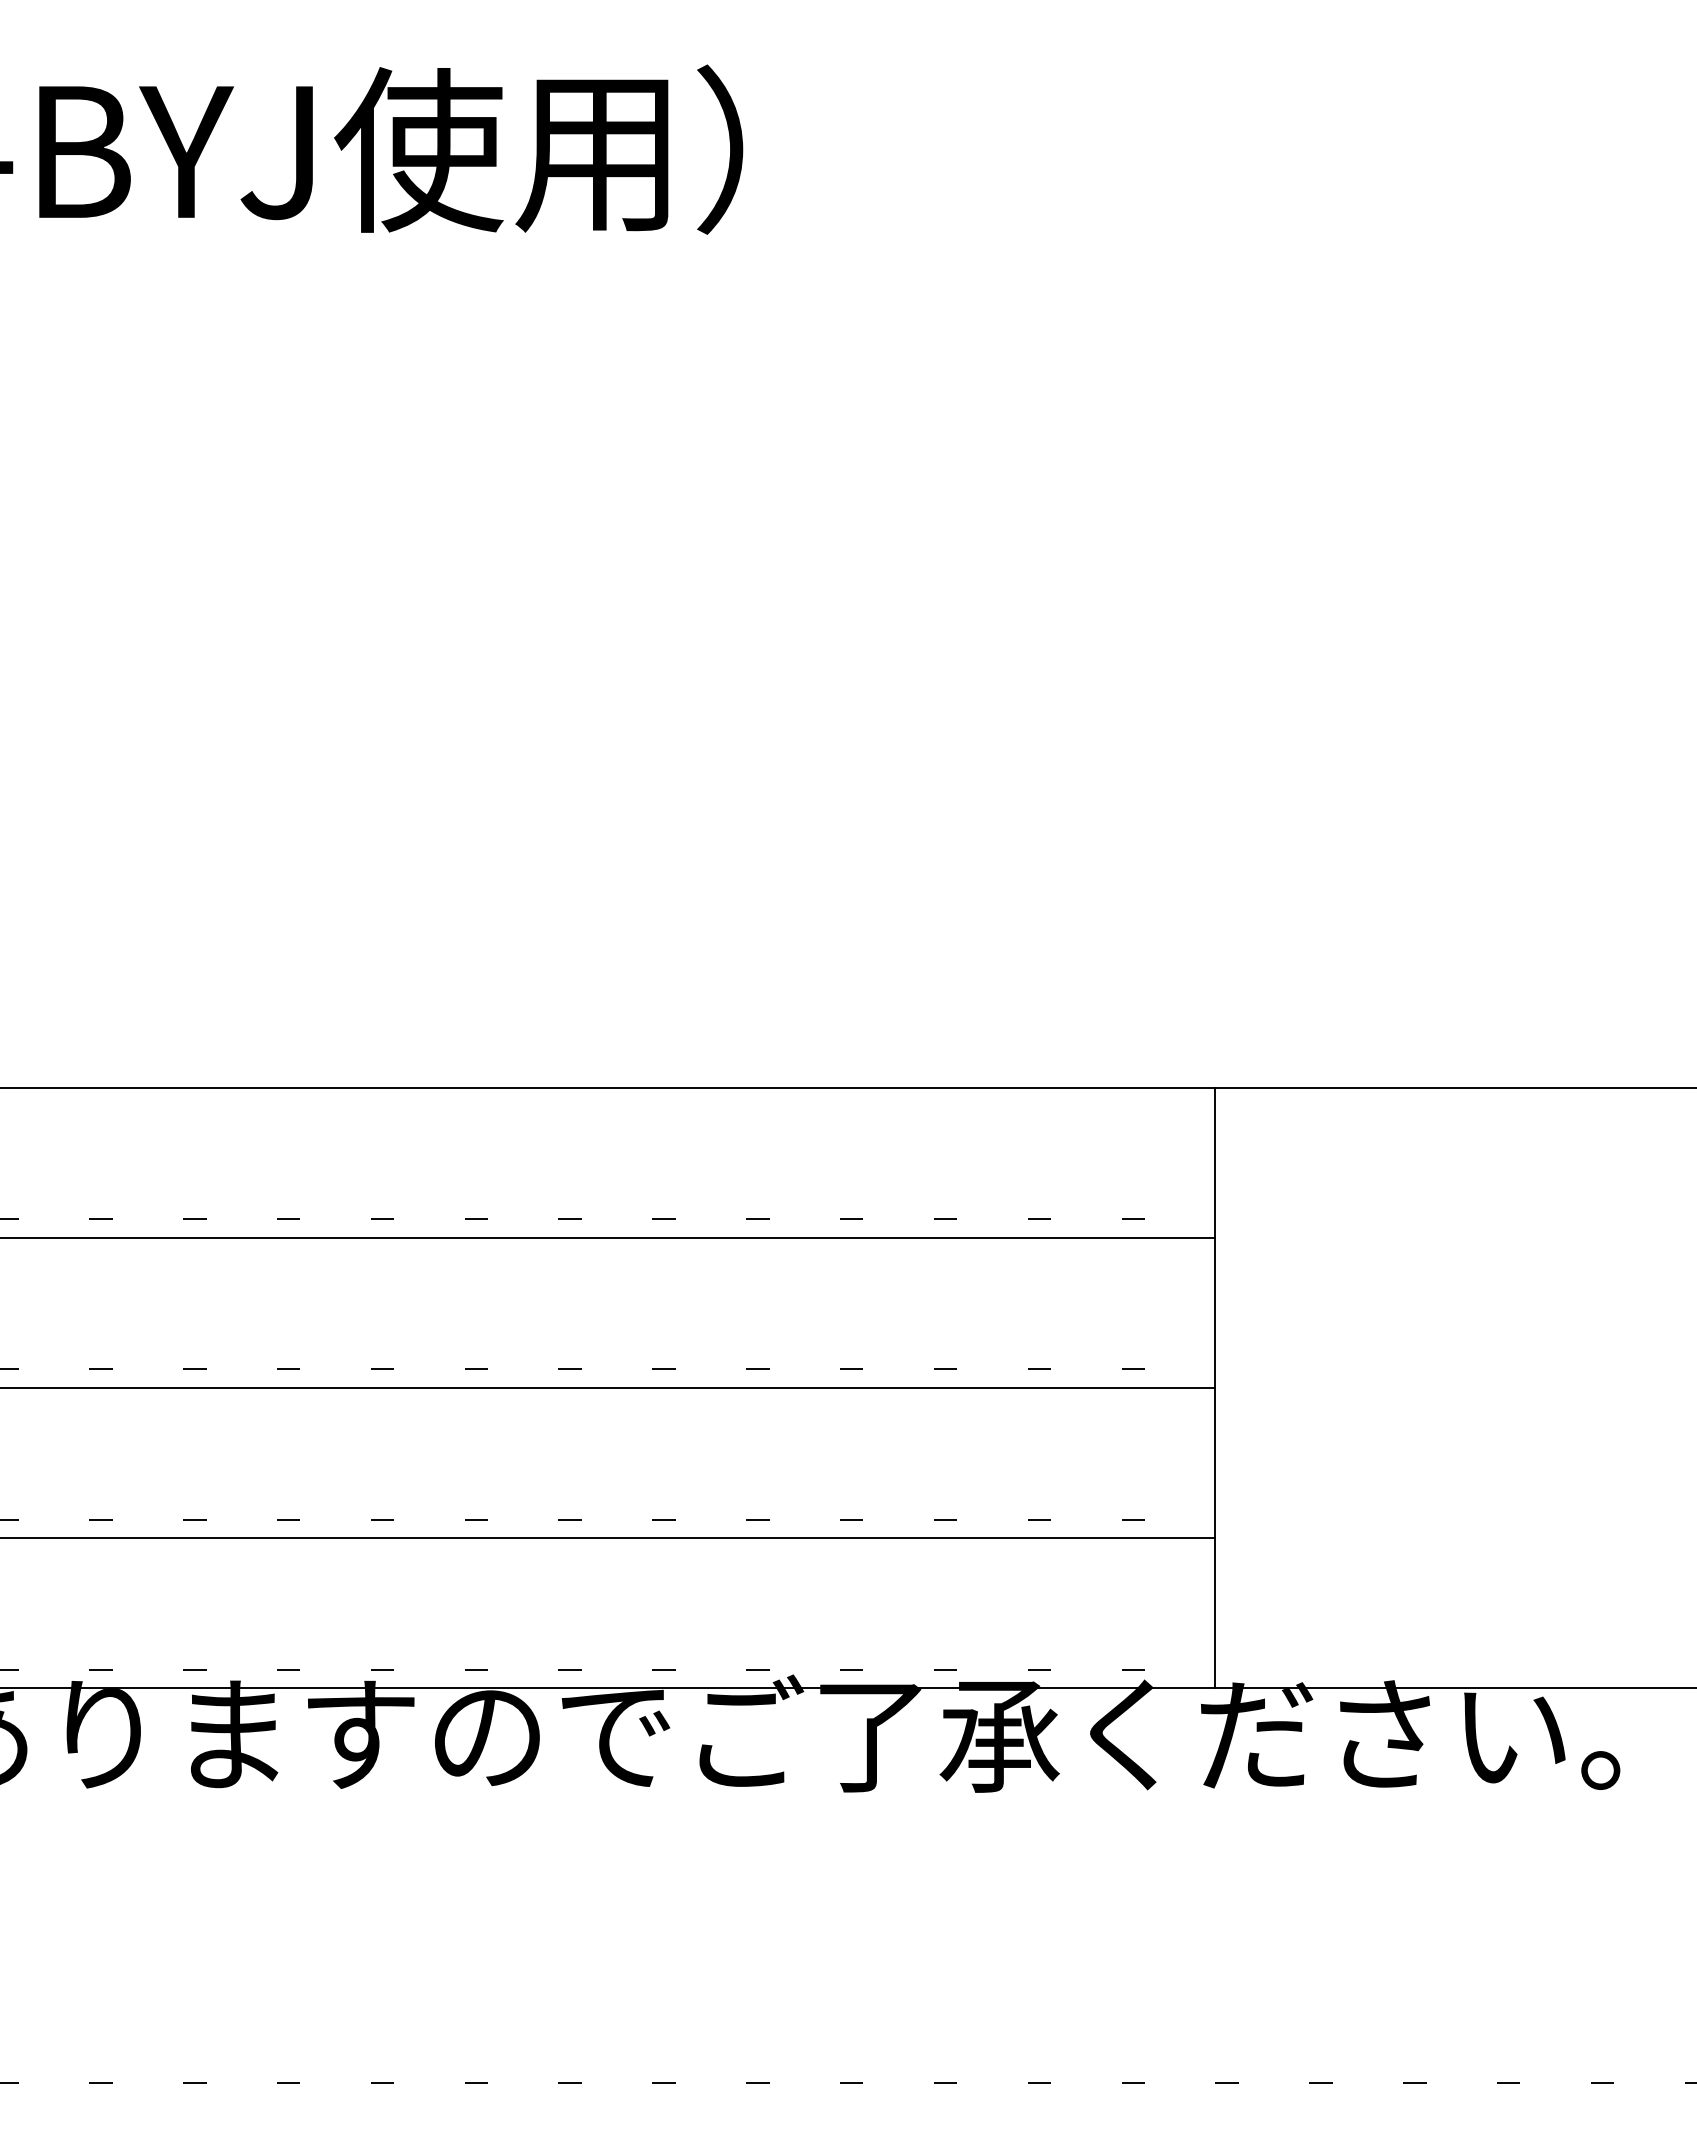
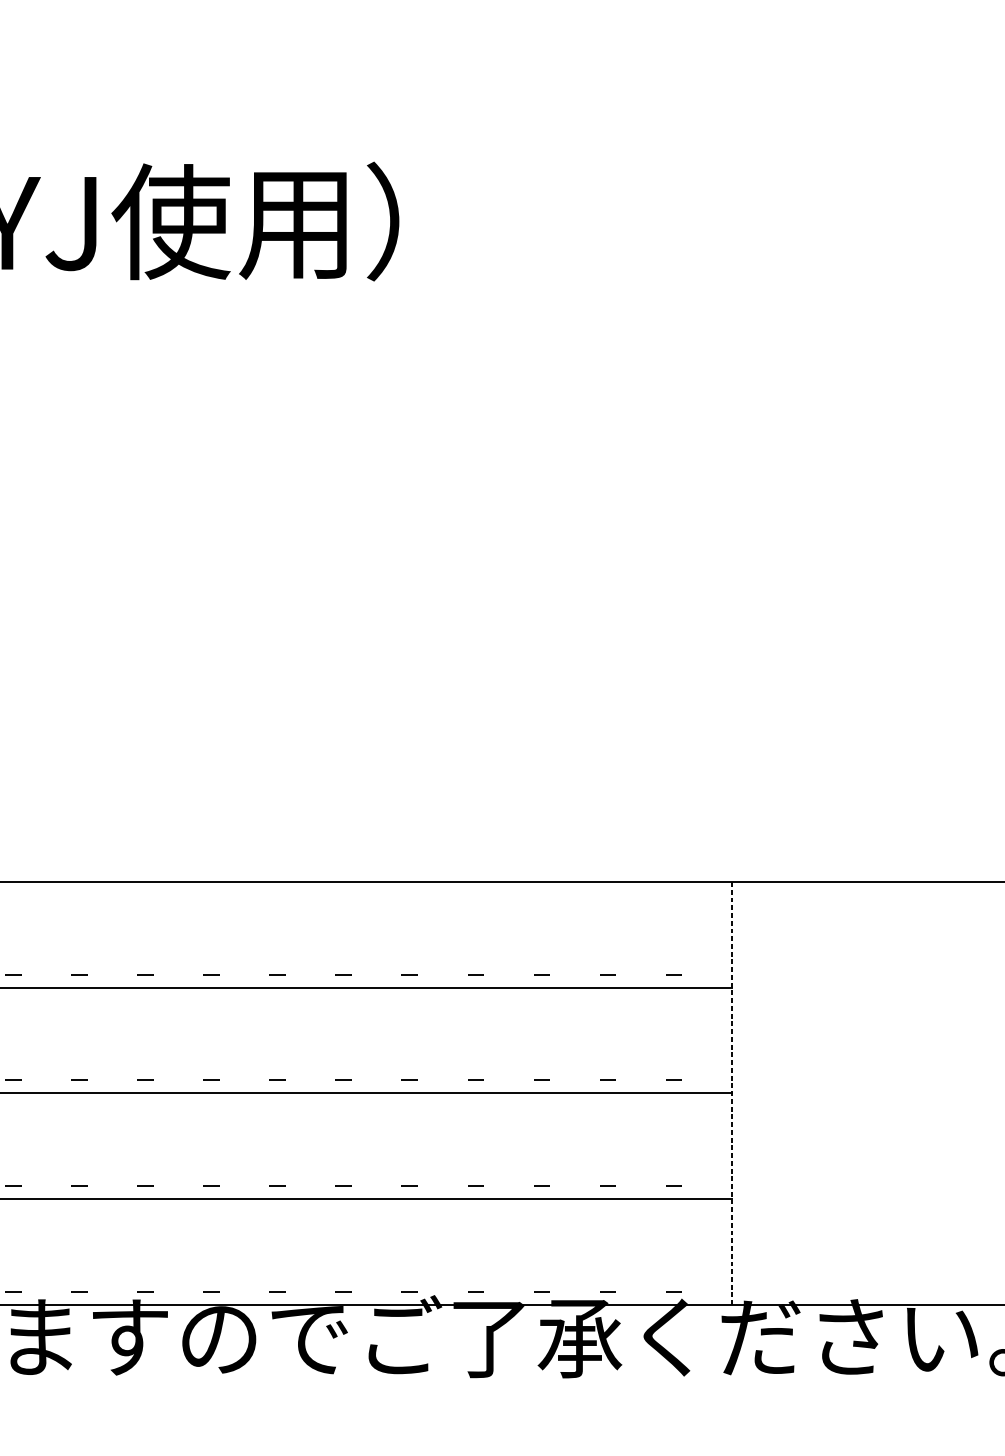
line: (1215, 1388) -> (731, 1093), solid -> dashed

